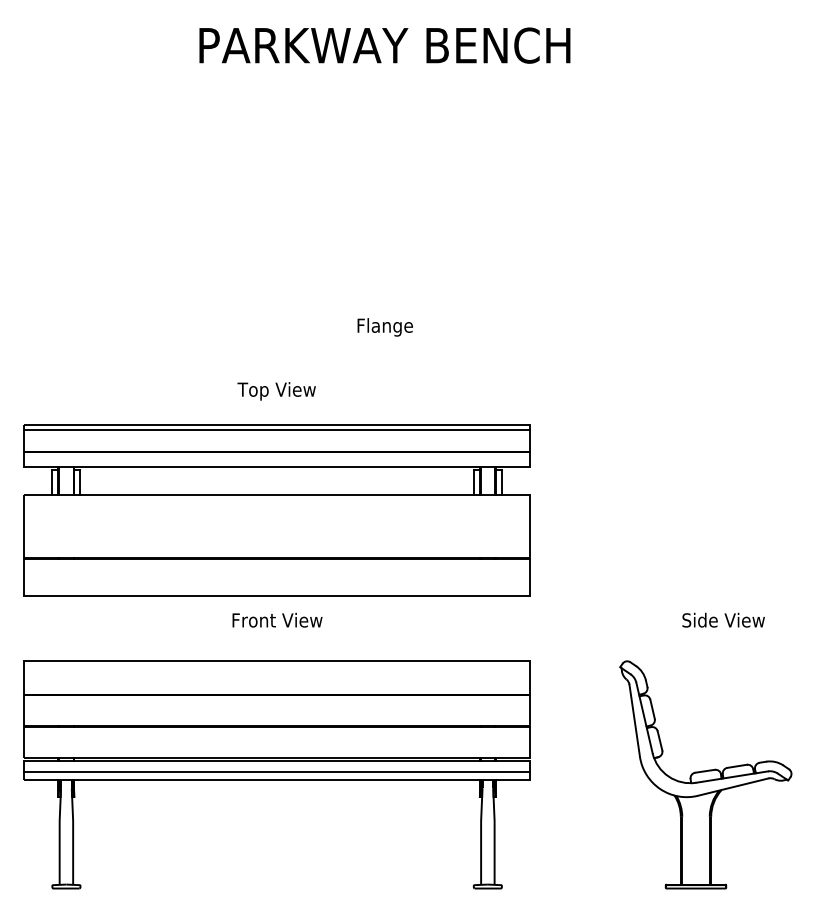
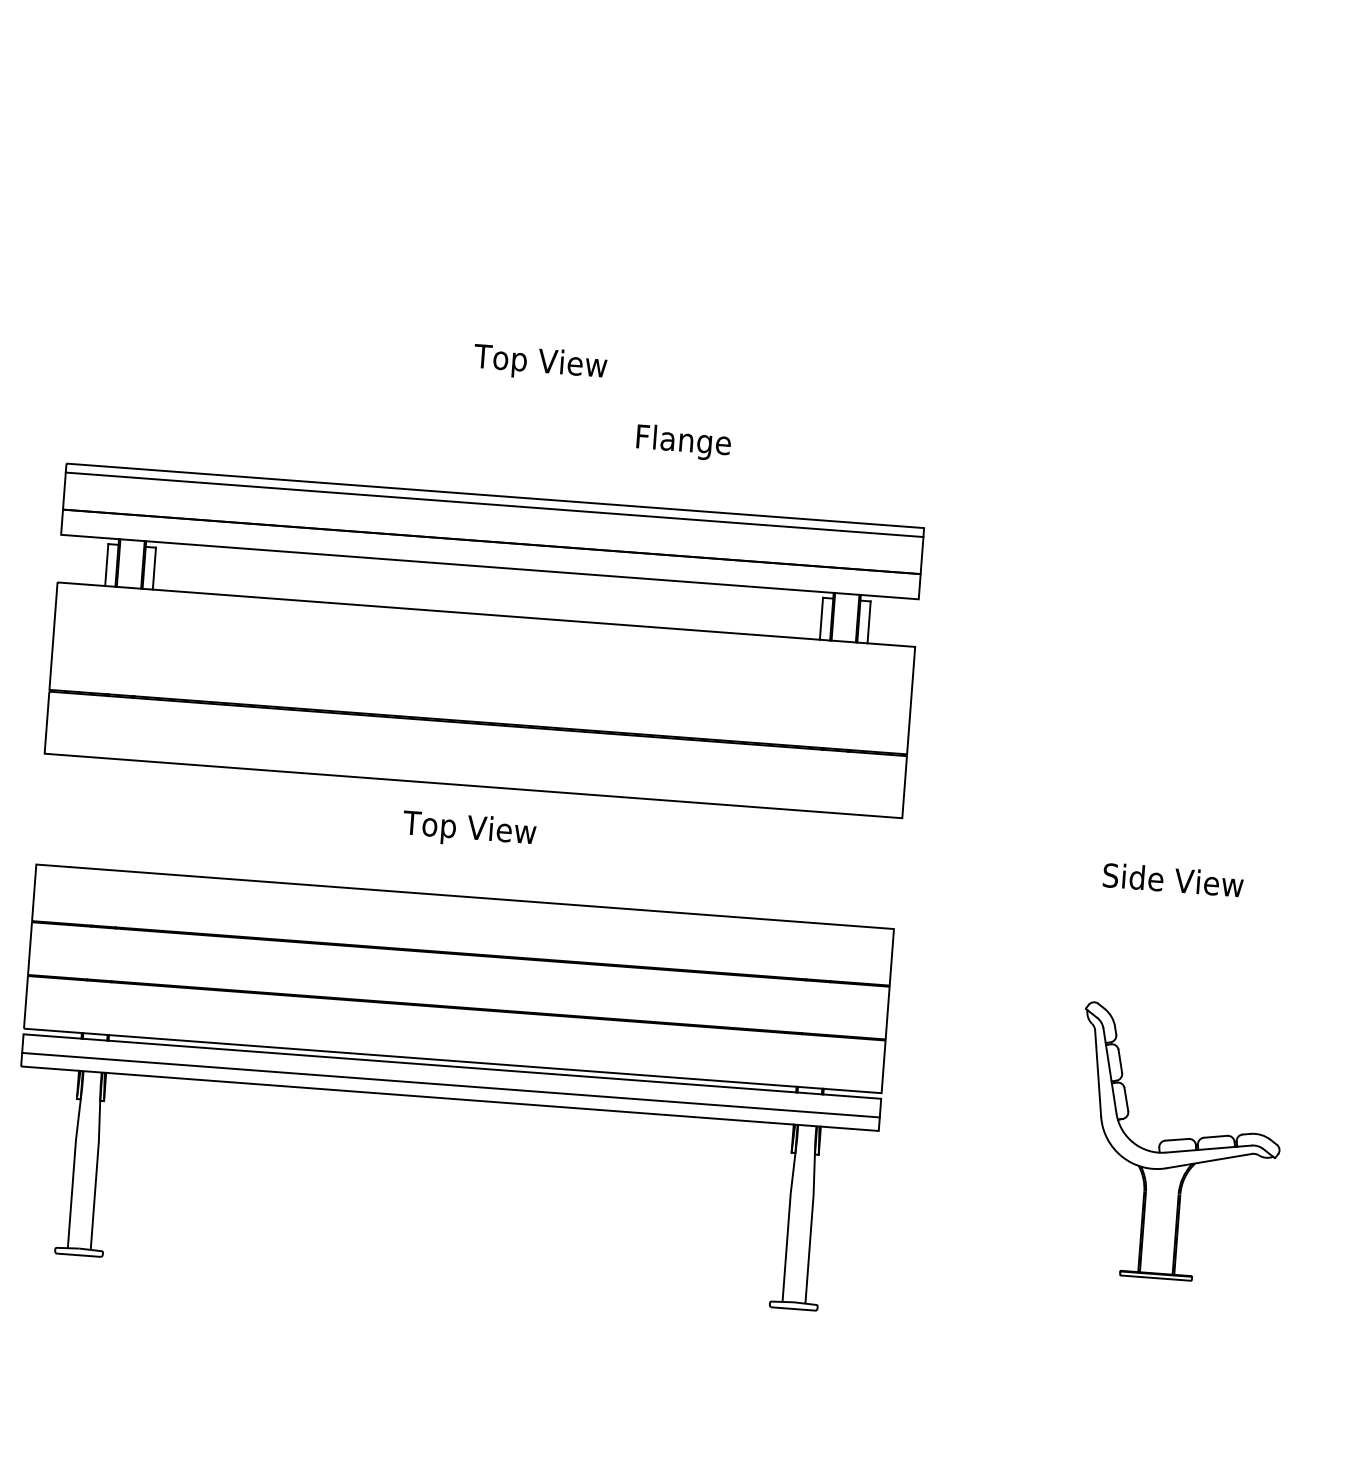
text: (384, 327) -> (682, 442), moved
text: (276, 391) -> (539, 363), moved
text: (723, 619) -> (1173, 878), moved
text: (277, 621) -> (470, 829), Front View -> Top View
part: (705, 774) -> (1177, 1143), size x0.7

